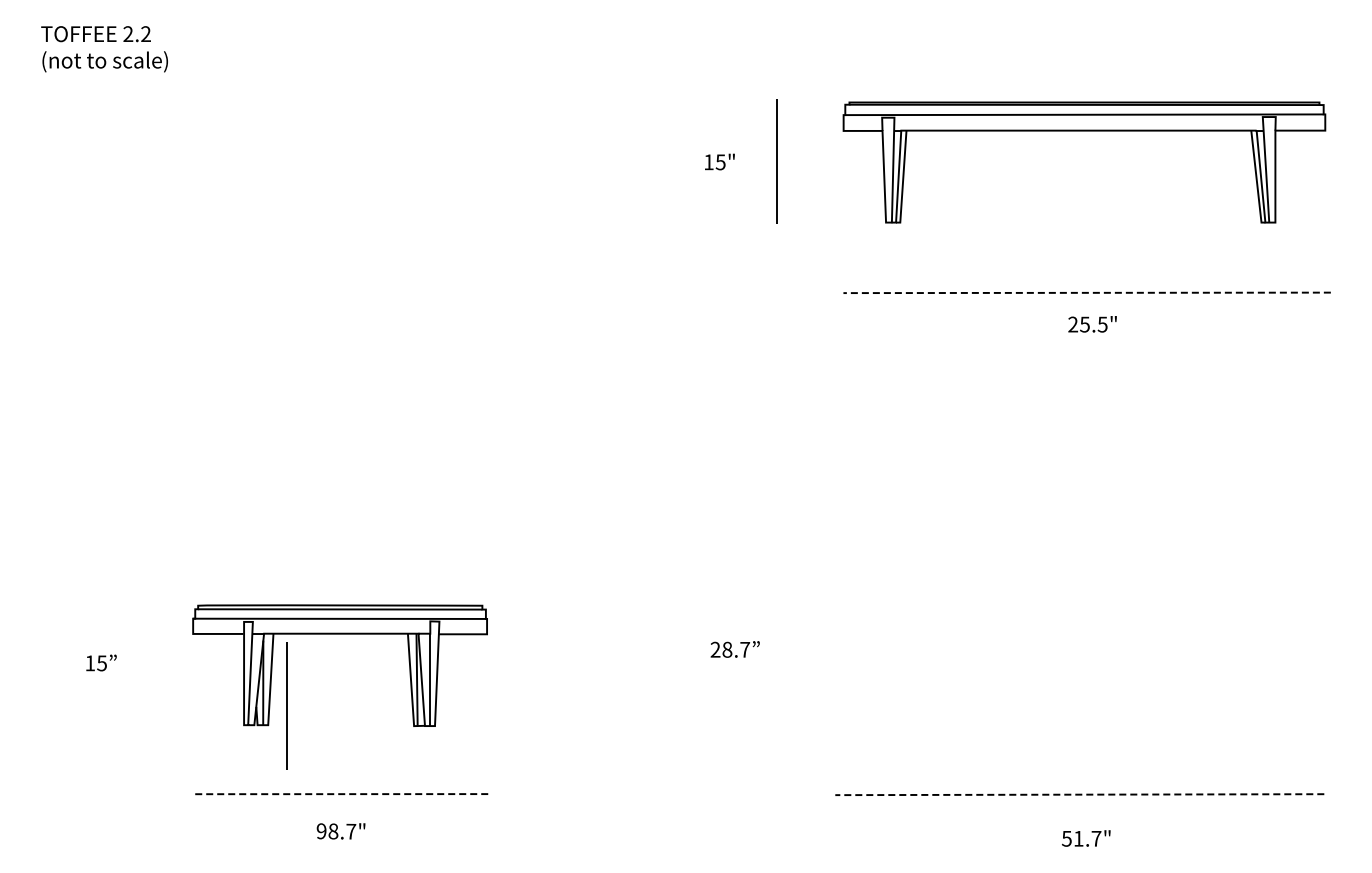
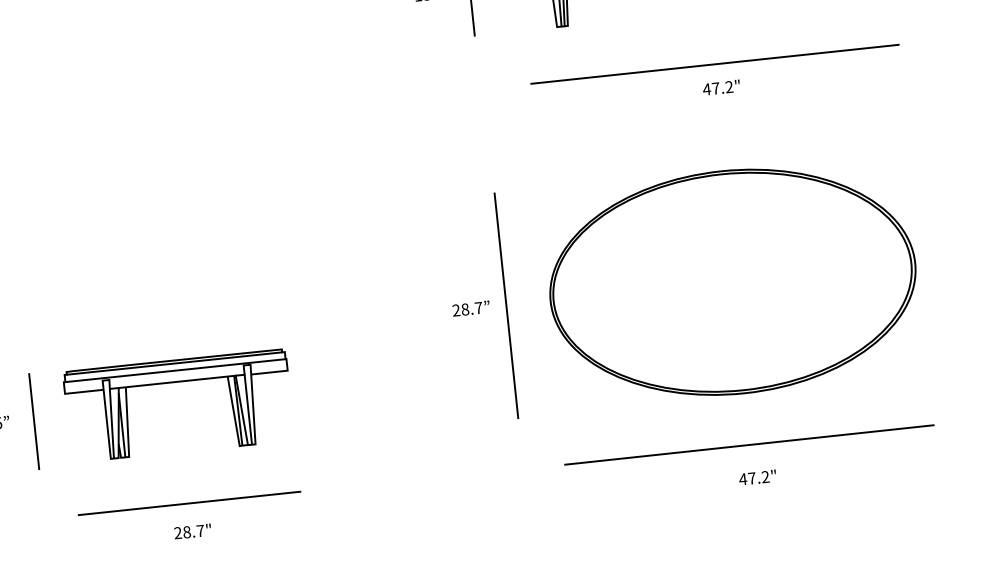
line: (1087, 292) -> (715, 64), dashed -> solid
text: (1087, 324) -> (717, 88), 25.5" -> 47.2"
line: (781, 579) -> (506, 305), added
part: (1080, 579) -> (732, 281), added
text: (734, 649) -> (470, 308), moved
line: (286, 705) -> (33, 421), moved
line: (340, 794) -> (189, 503), dashed -> solid
line: (1079, 794) -> (749, 444), dashed -> solid
text: (321, 831) -> (177, 533), 98.7" -> 28.7"
text: (1081, 838) -> (754, 478), 51.7" -> 47.2"

